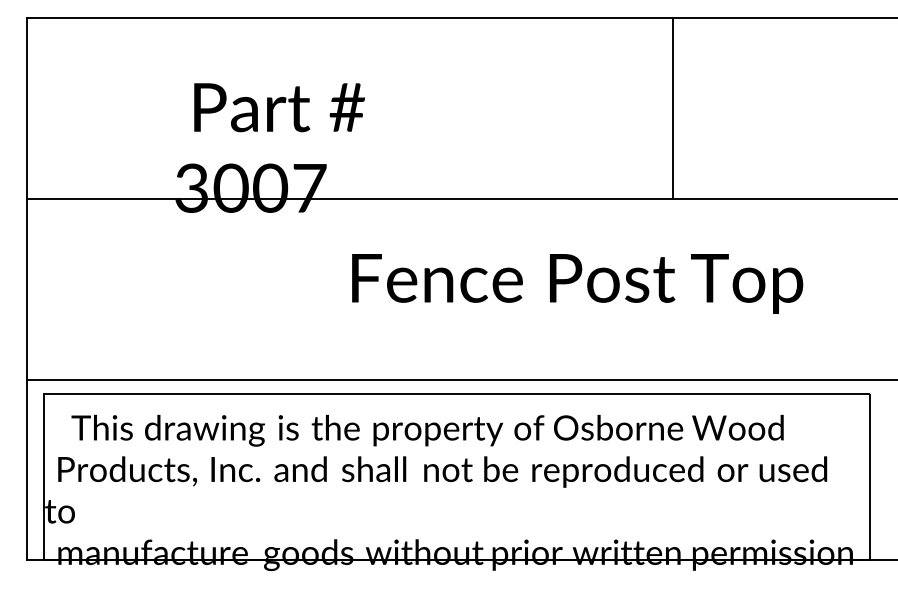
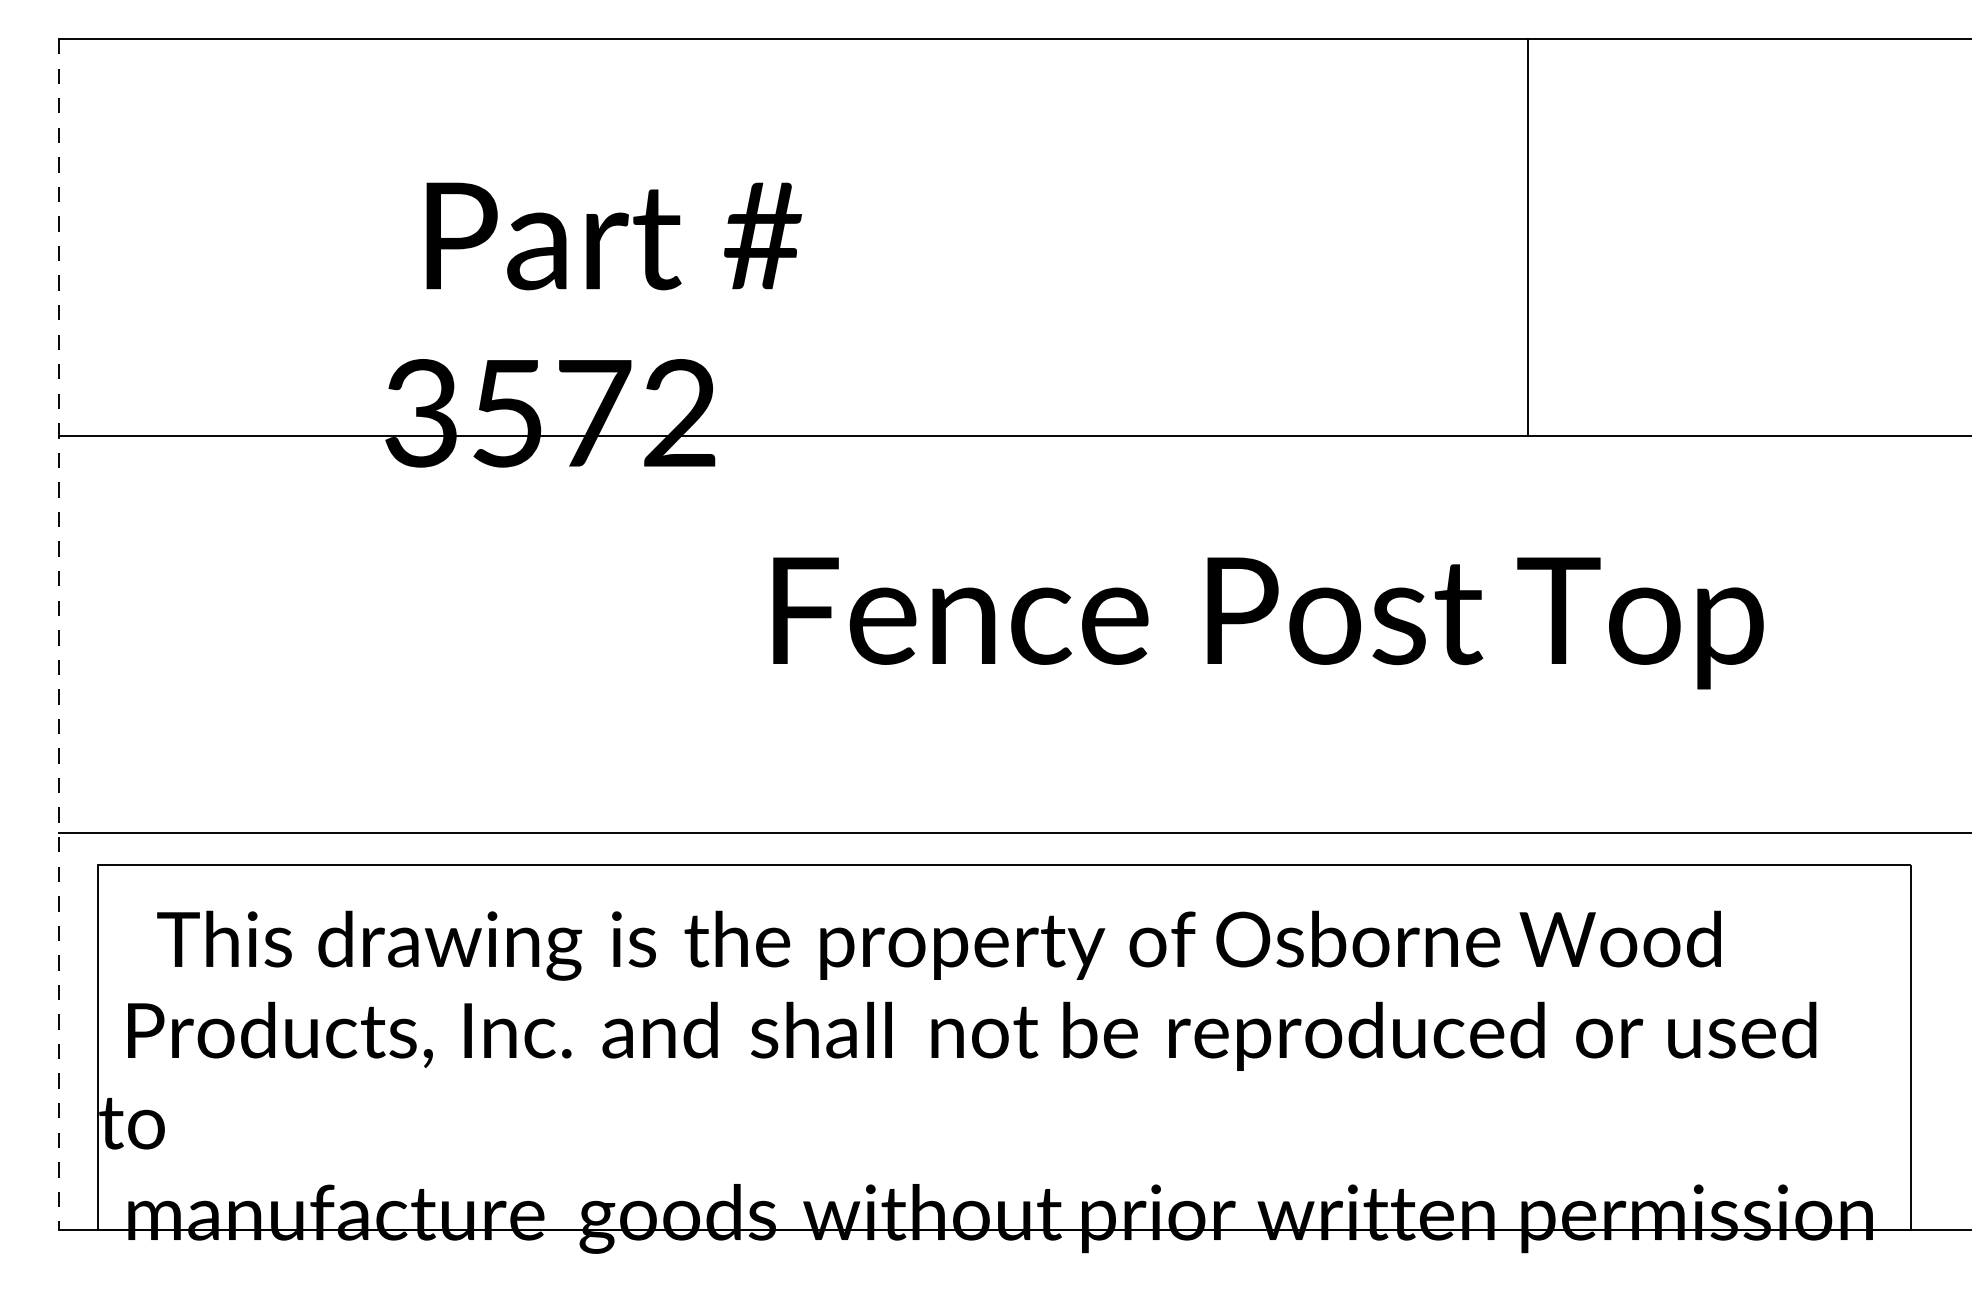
line: (673, 107) -> (1529, 235), moved
text: (269, 187) -> (591, 411), 3007 -> 3572
line: (26, 289) -> (58, 635), solid -> dashed

